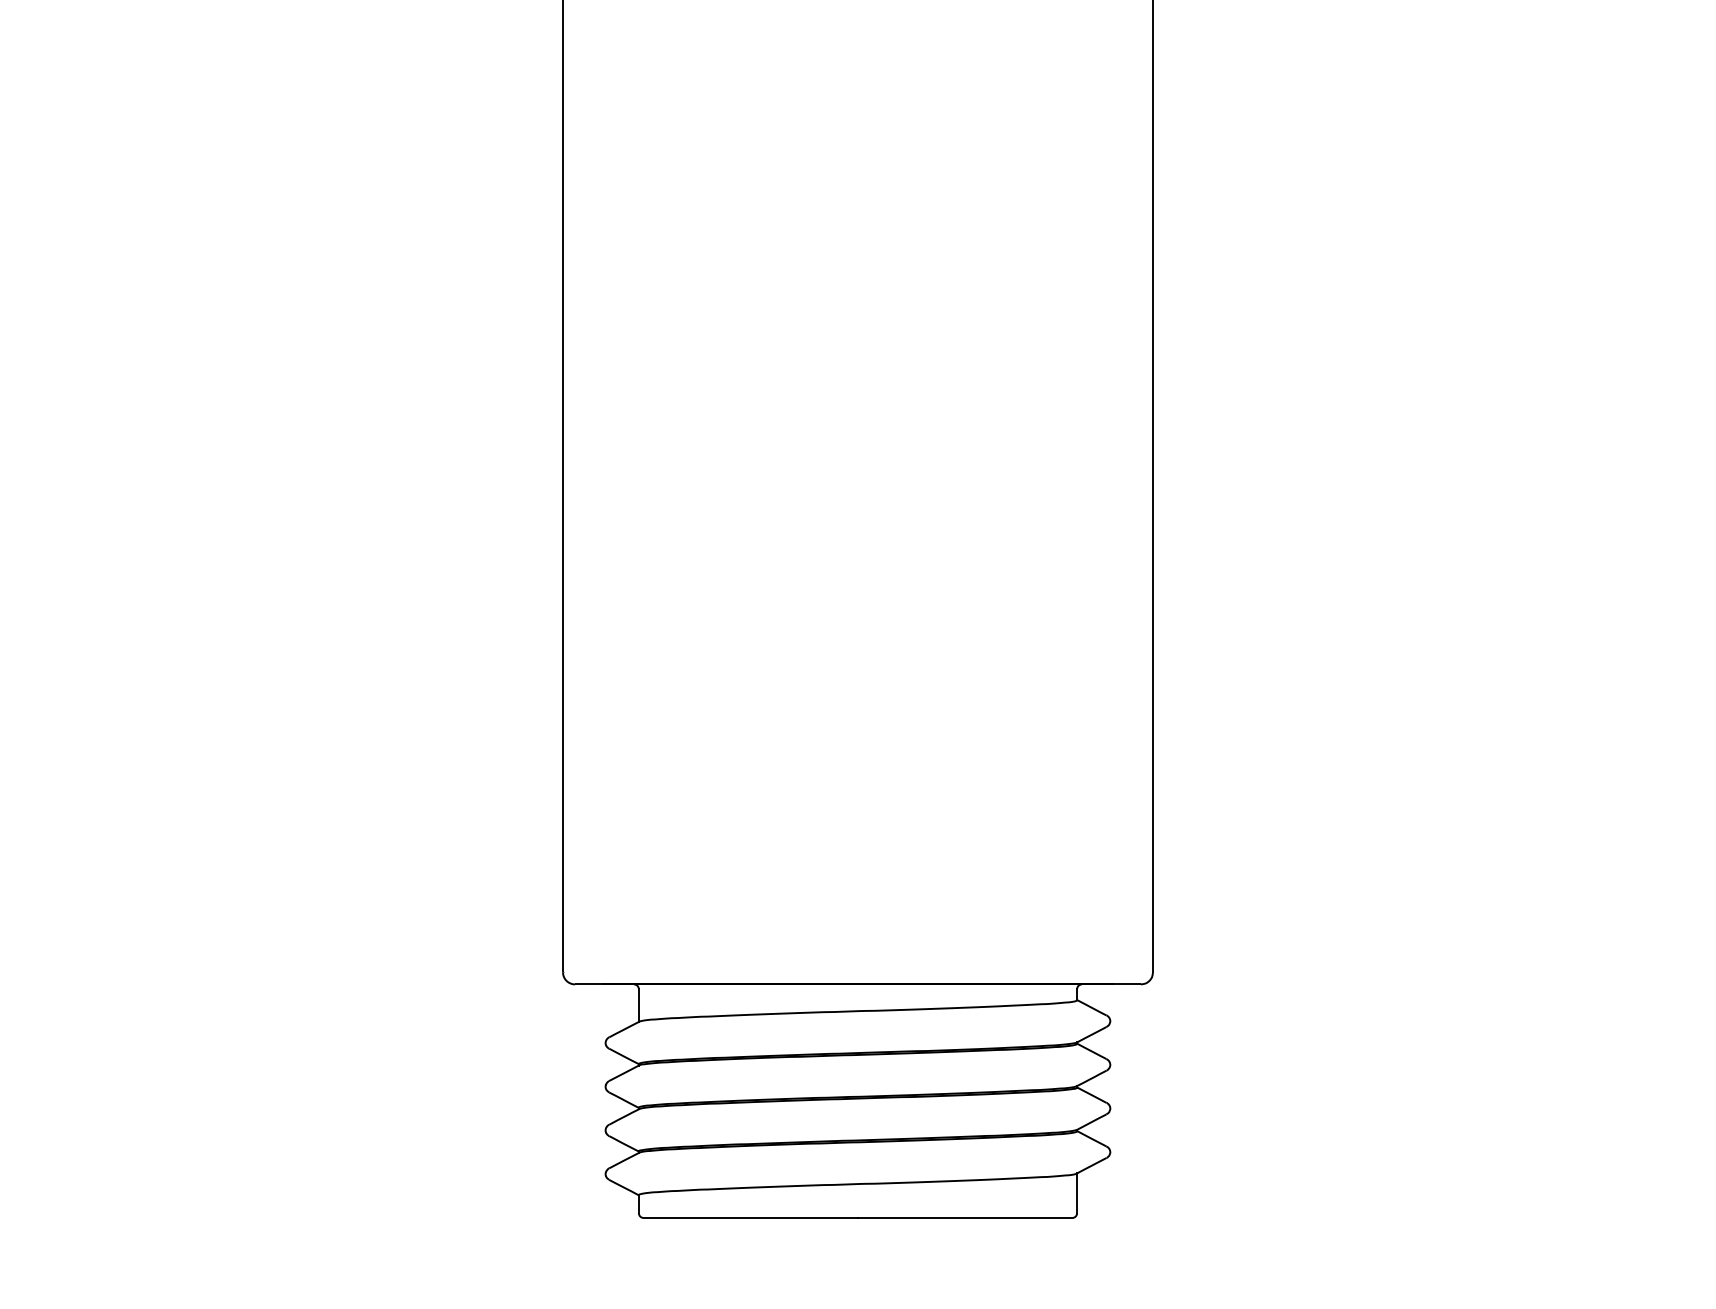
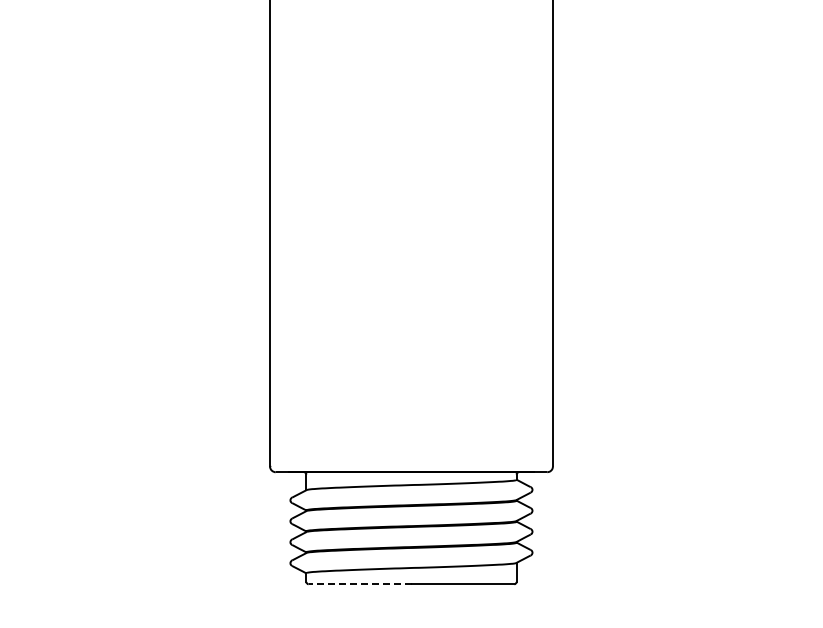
line: (749, 1218) -> (359, 584), solid -> dashed

